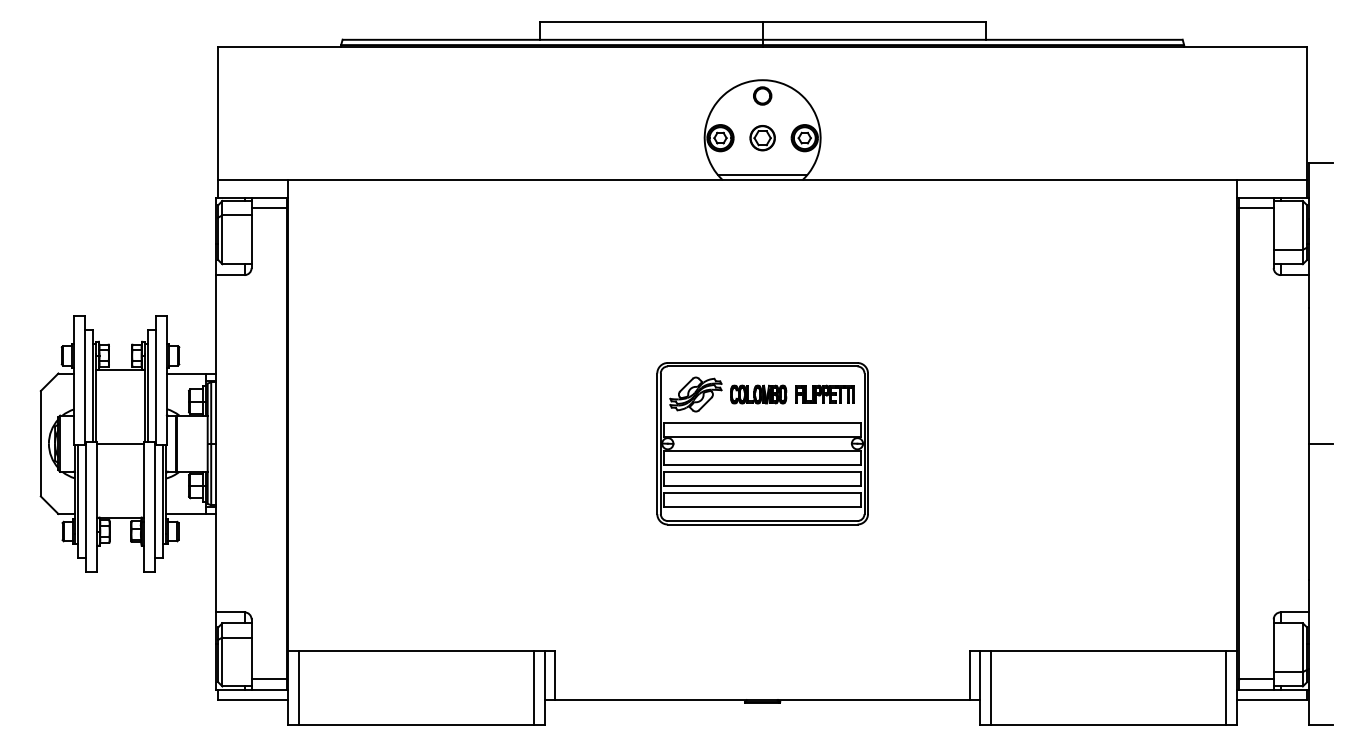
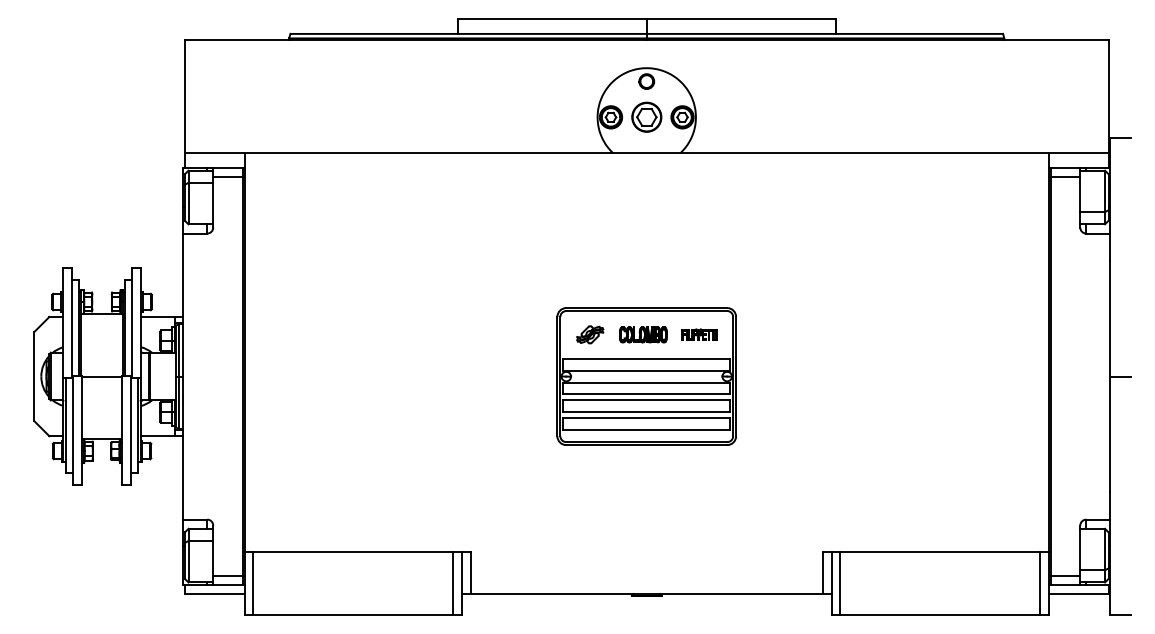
part: (762, 138) -> (646, 117), size x1.4
line: (762, 175) -> (646, 149), removed
part: (824, 393) -> (699, 333), size x0.7
part: (695, 394) -> (589, 334), size x0.6

